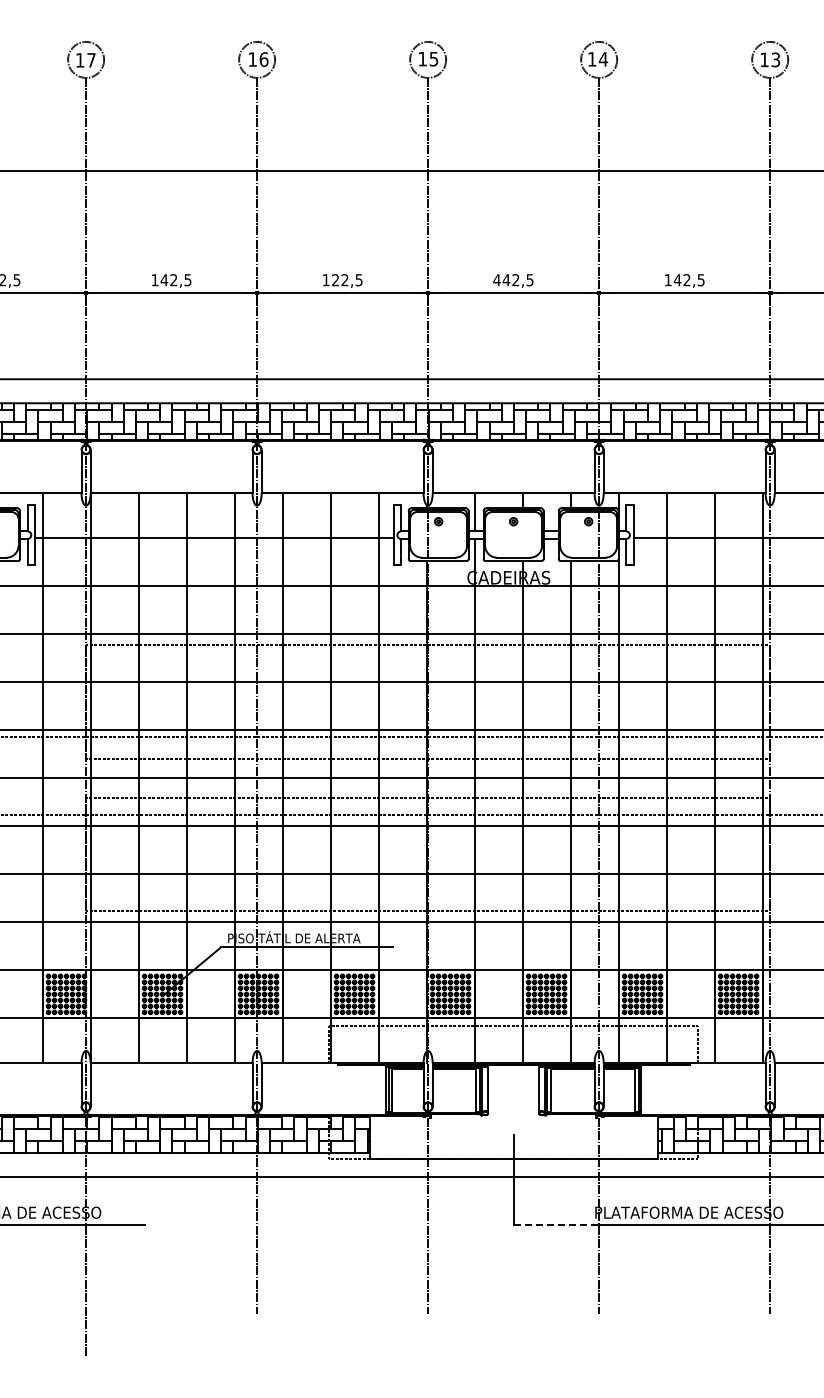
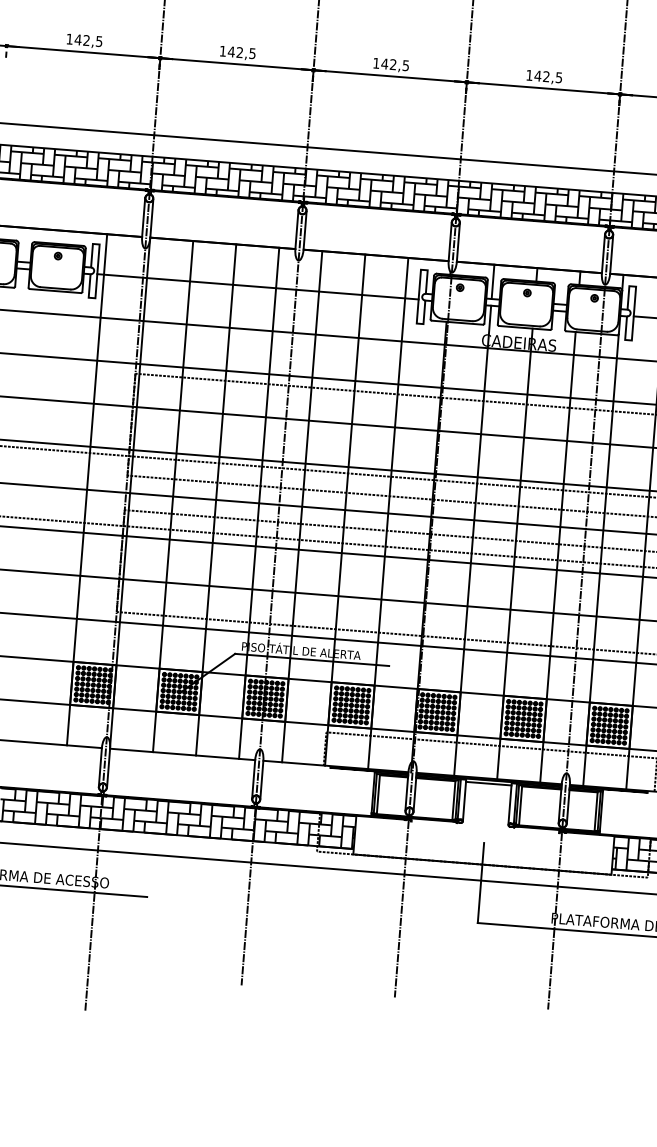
text: (335, 280) -> (384, 64), 122,5 -> 142,5
text: (496, 280) -> (529, 75), 442,5 -> 142,5
line: (513, 1069) -> (488, 783), added
line: (556, 1224) -> (516, 925), dashed -> solid

